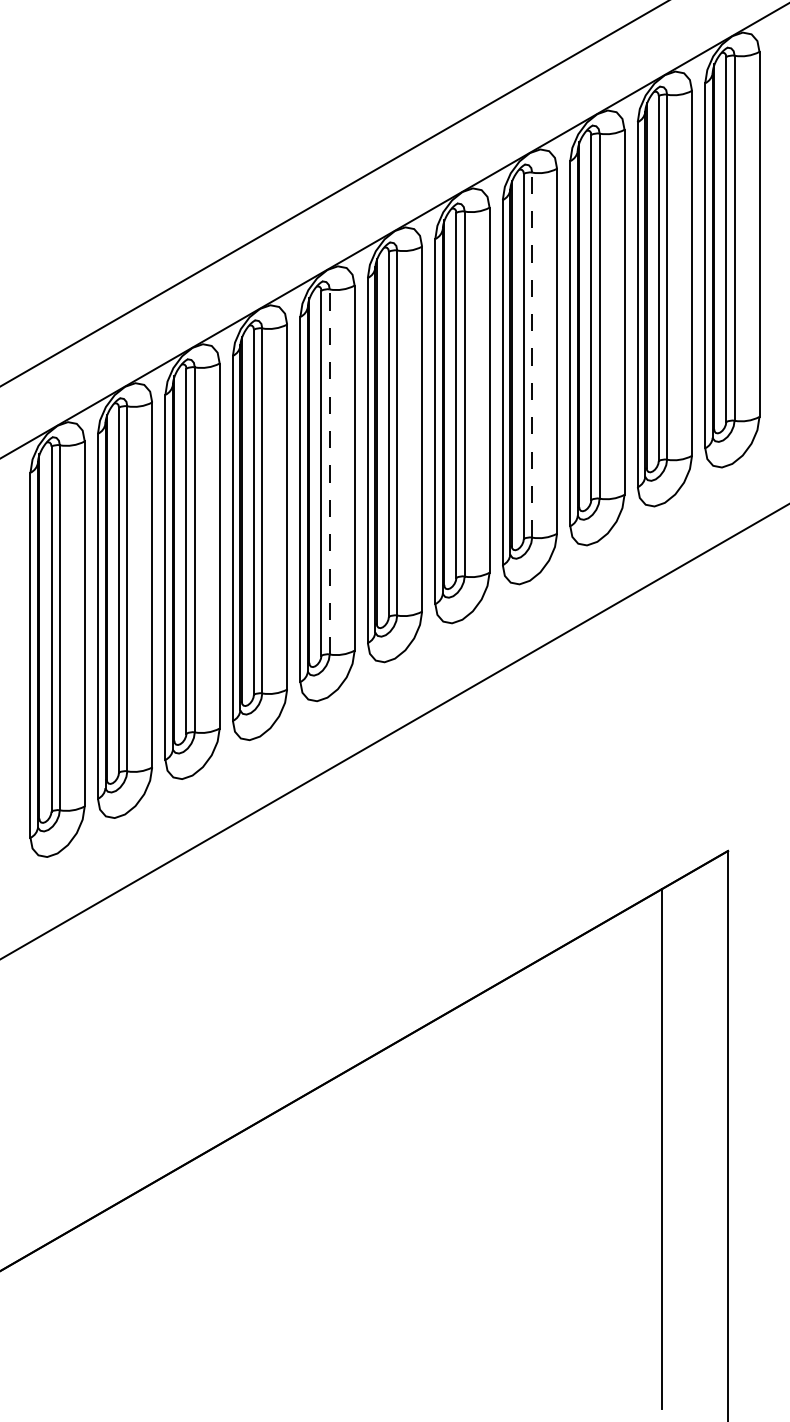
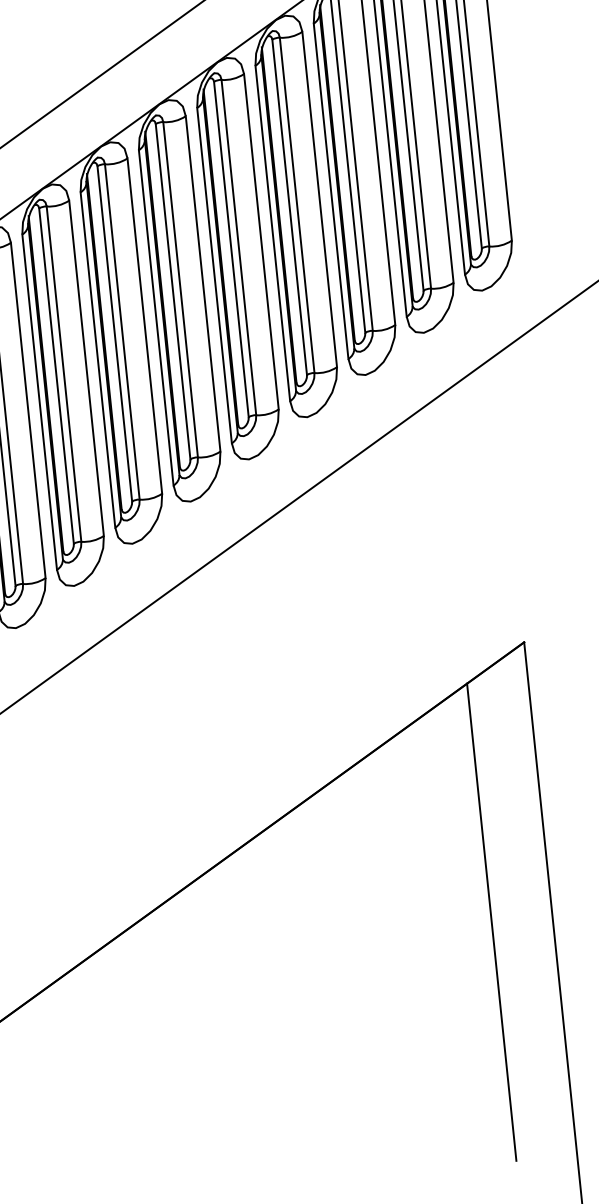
line: (532, 355) -> (297, 205), dashed -> solid
line: (329, 471) -> (122, 331), dashed -> solid

